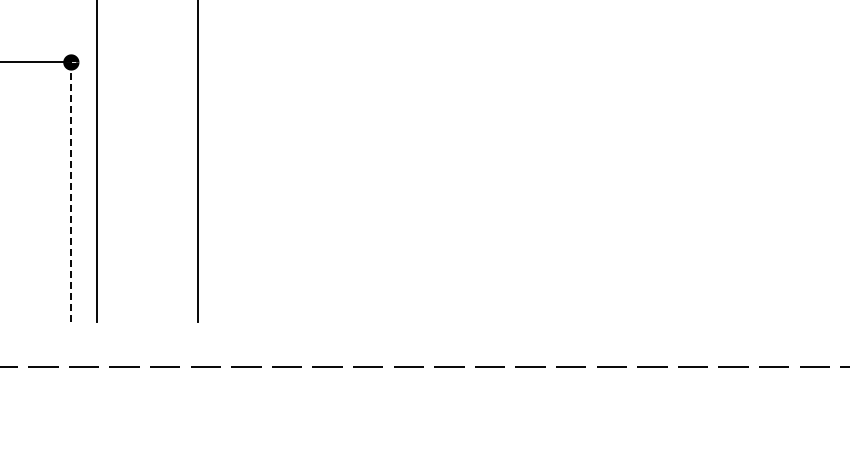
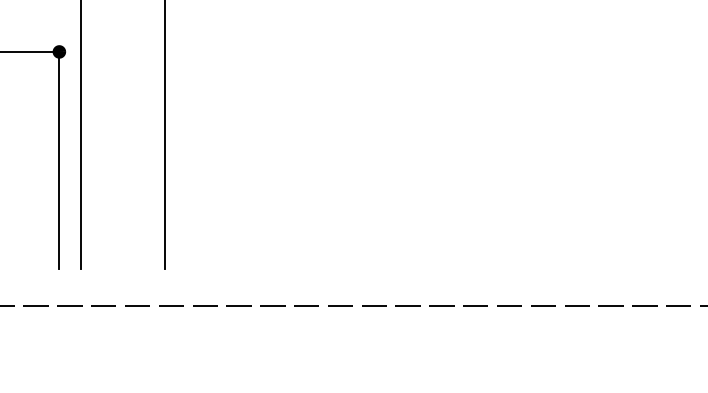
line: (71, 191) -> (59, 159), dashed -> solid

